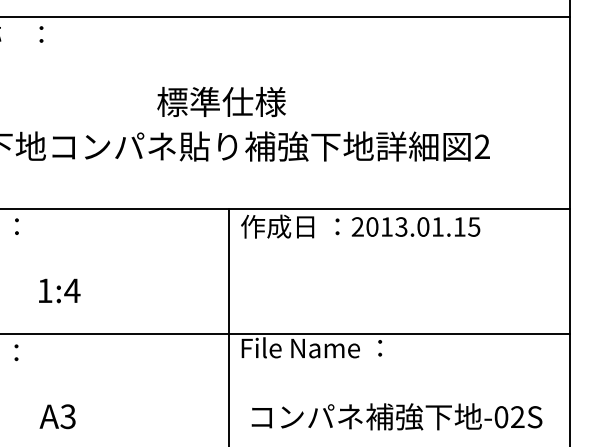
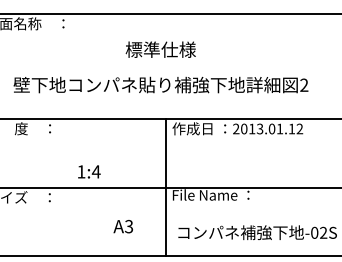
text: (220, 101) -> (160, 49), moved
text: (473, 226) -> (299, 128), 2013.01.15 -> 2013.01.12
text: (59, 290) -> (89, 171), moved
text: (56, 416) -> (122, 226), moved

